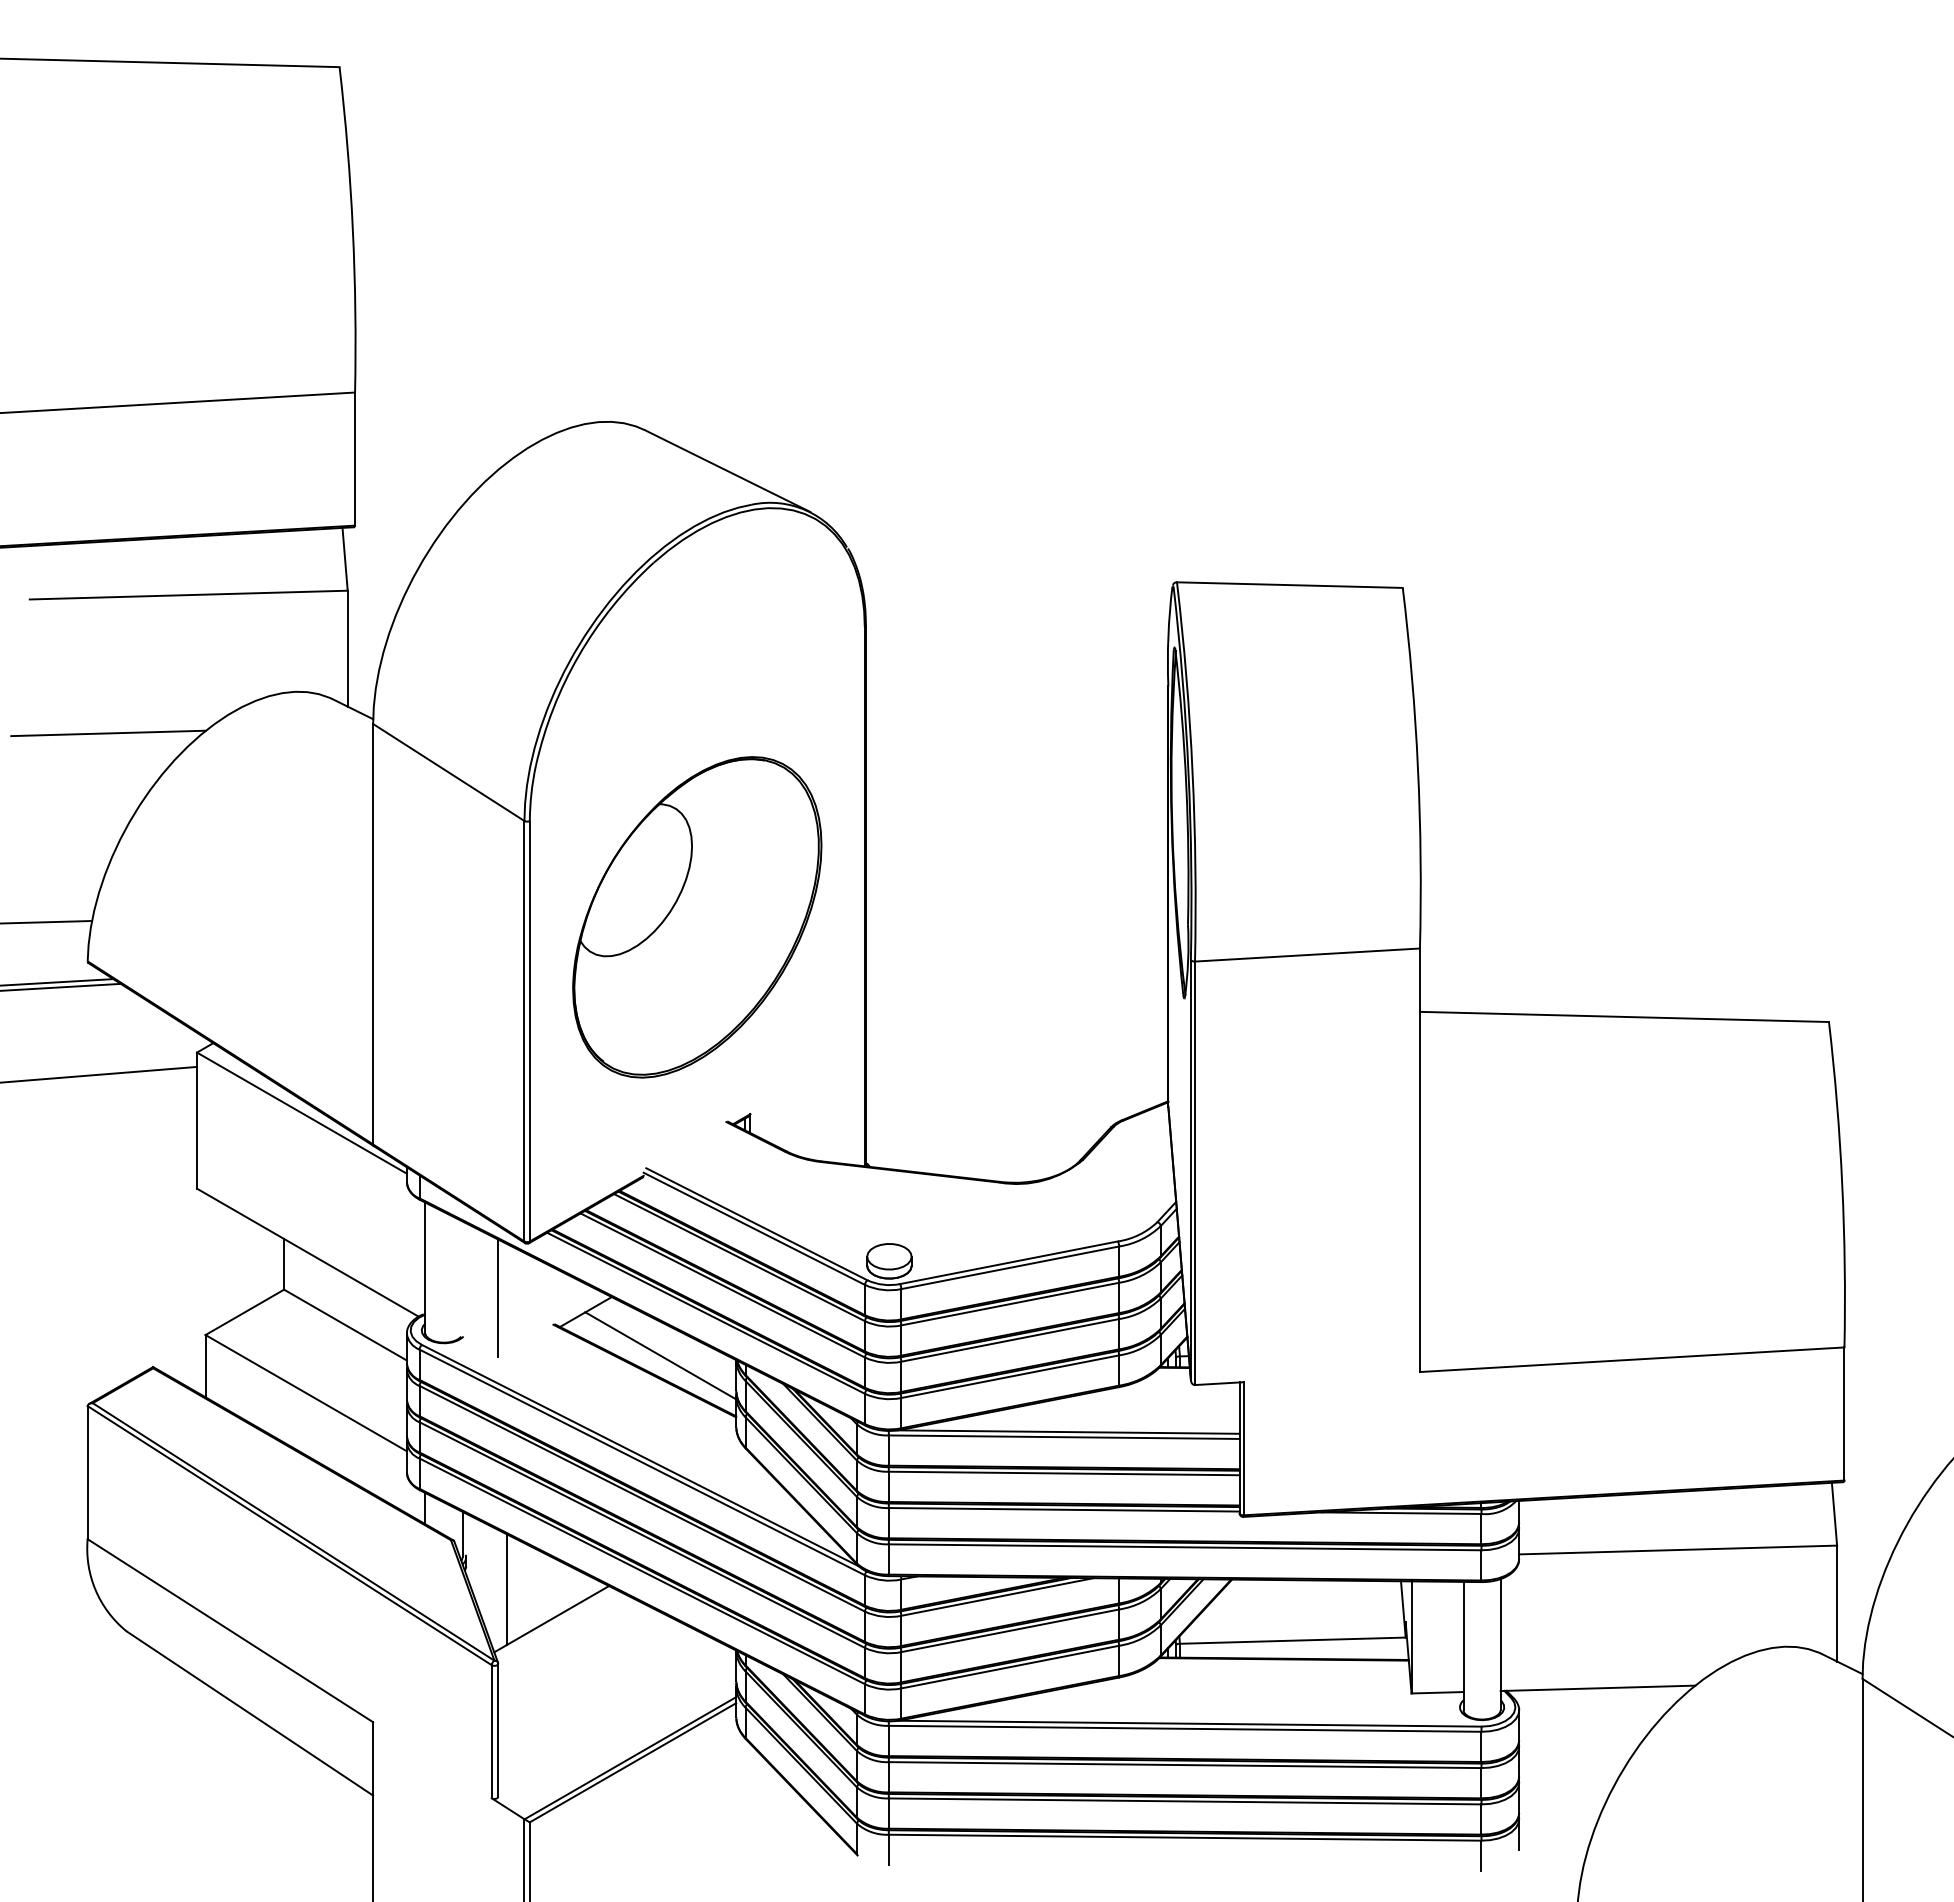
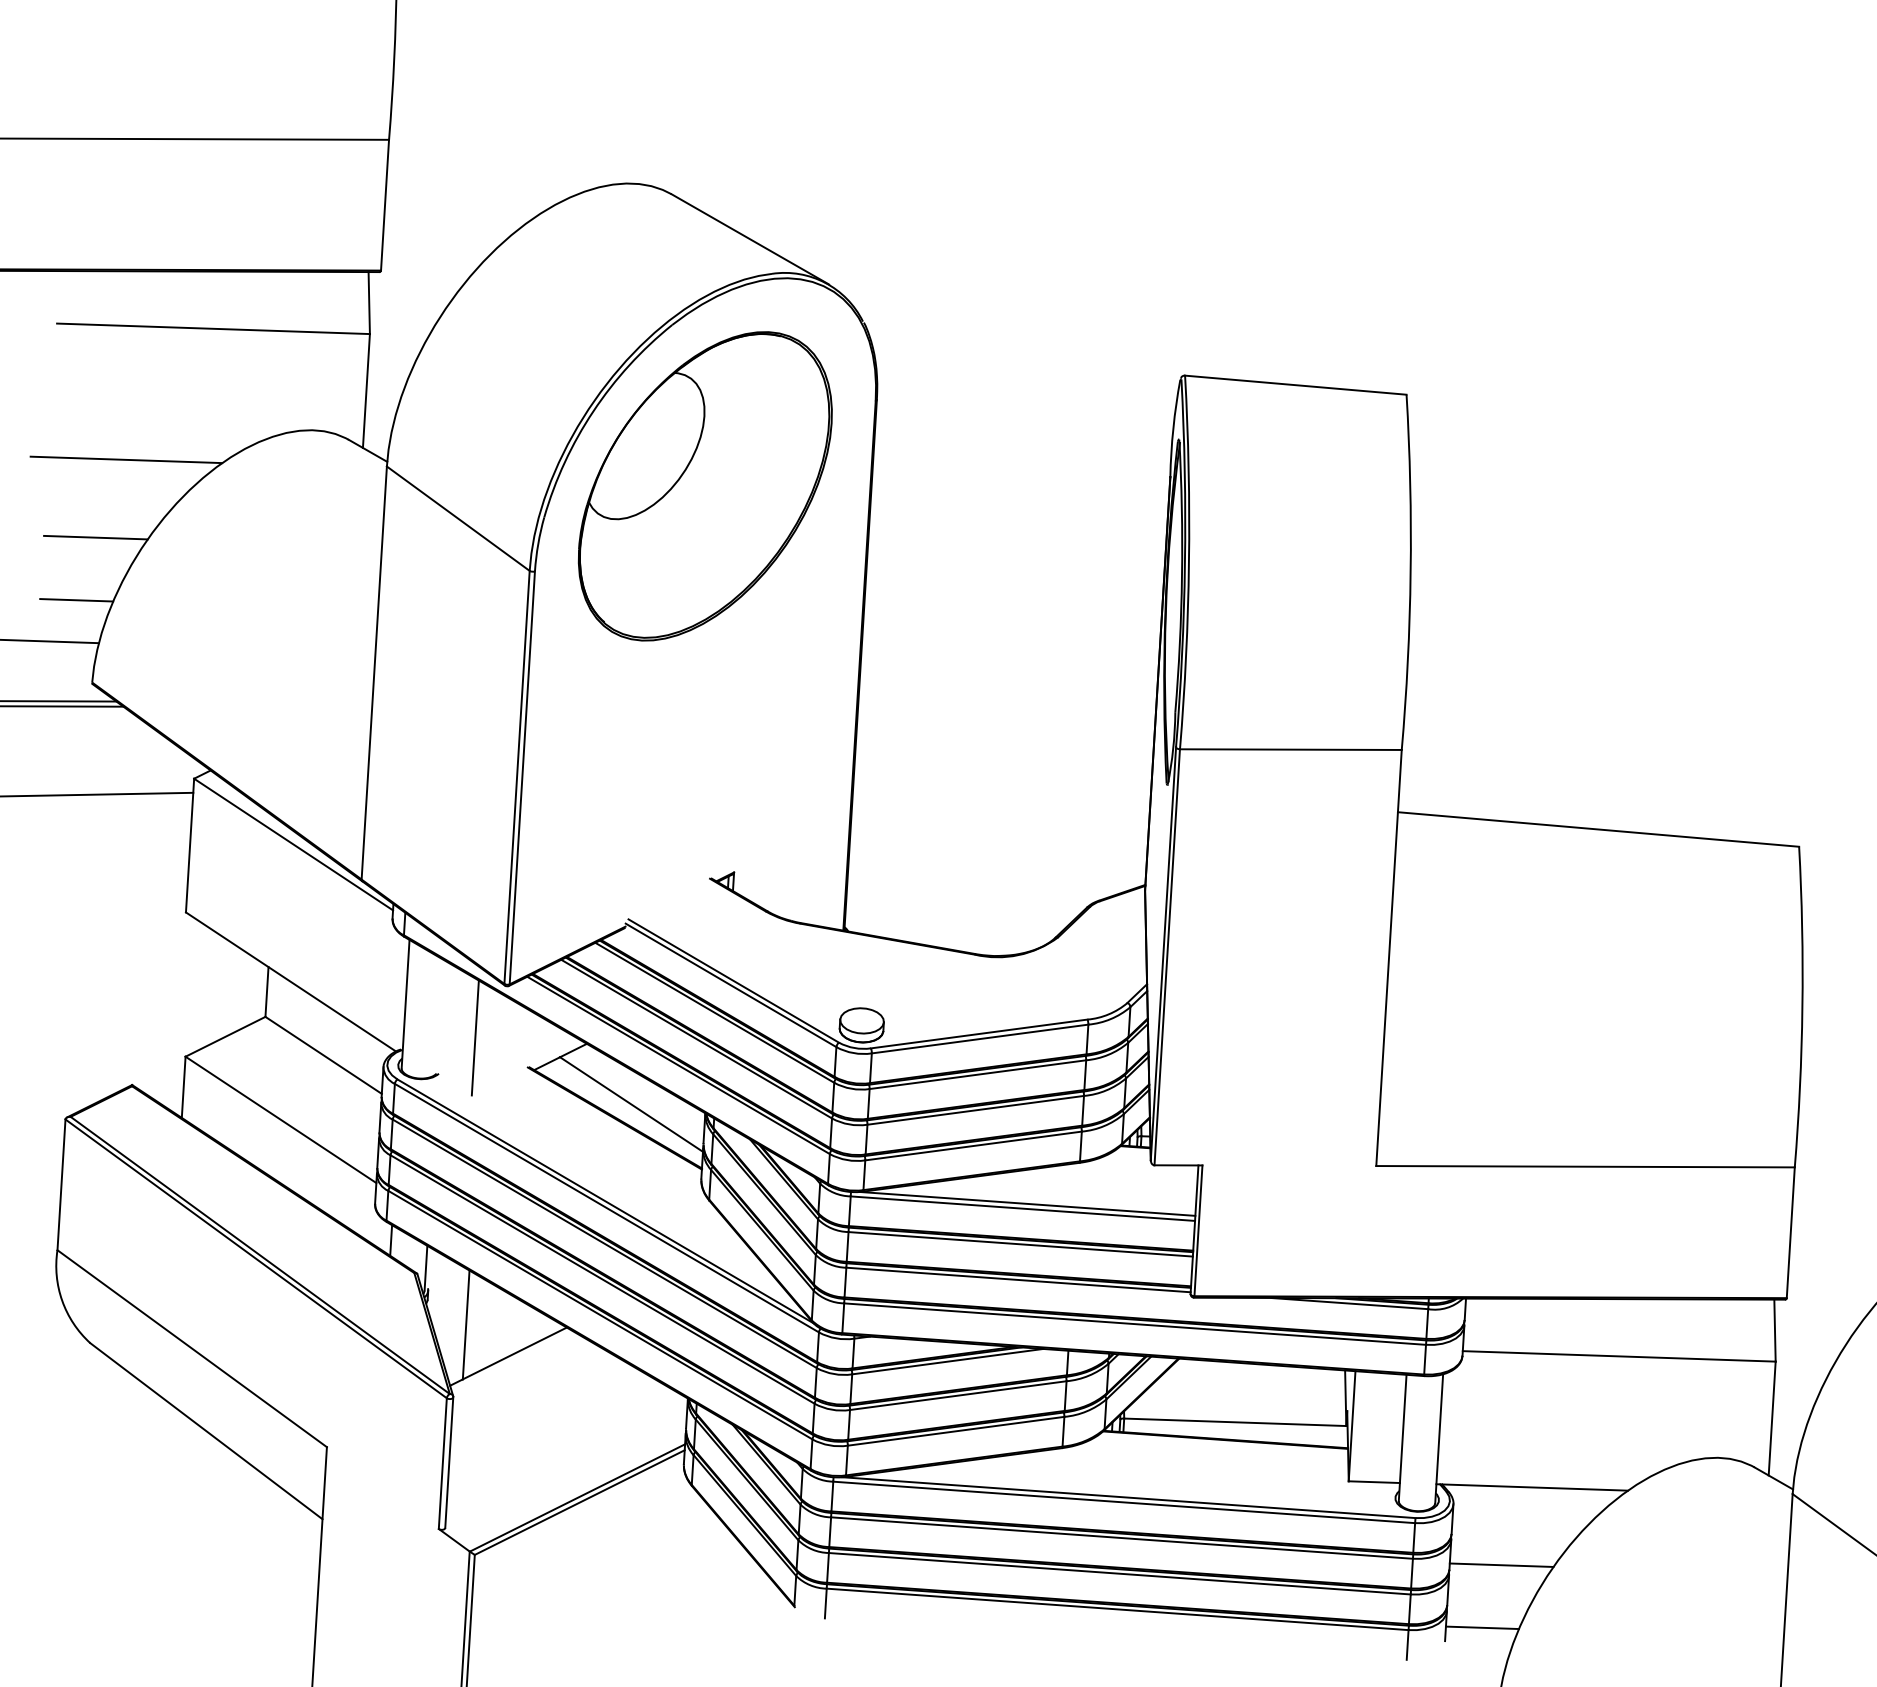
line: (82, 813) -> (96, 536), added
line: (66, 878) -> (76, 599), added
part: (697, 917) -> (705, 486), moved
line: (1571, 1768) -> (1501, 1564), added
line: (1556, 1833) -> (1482, 1627), added

